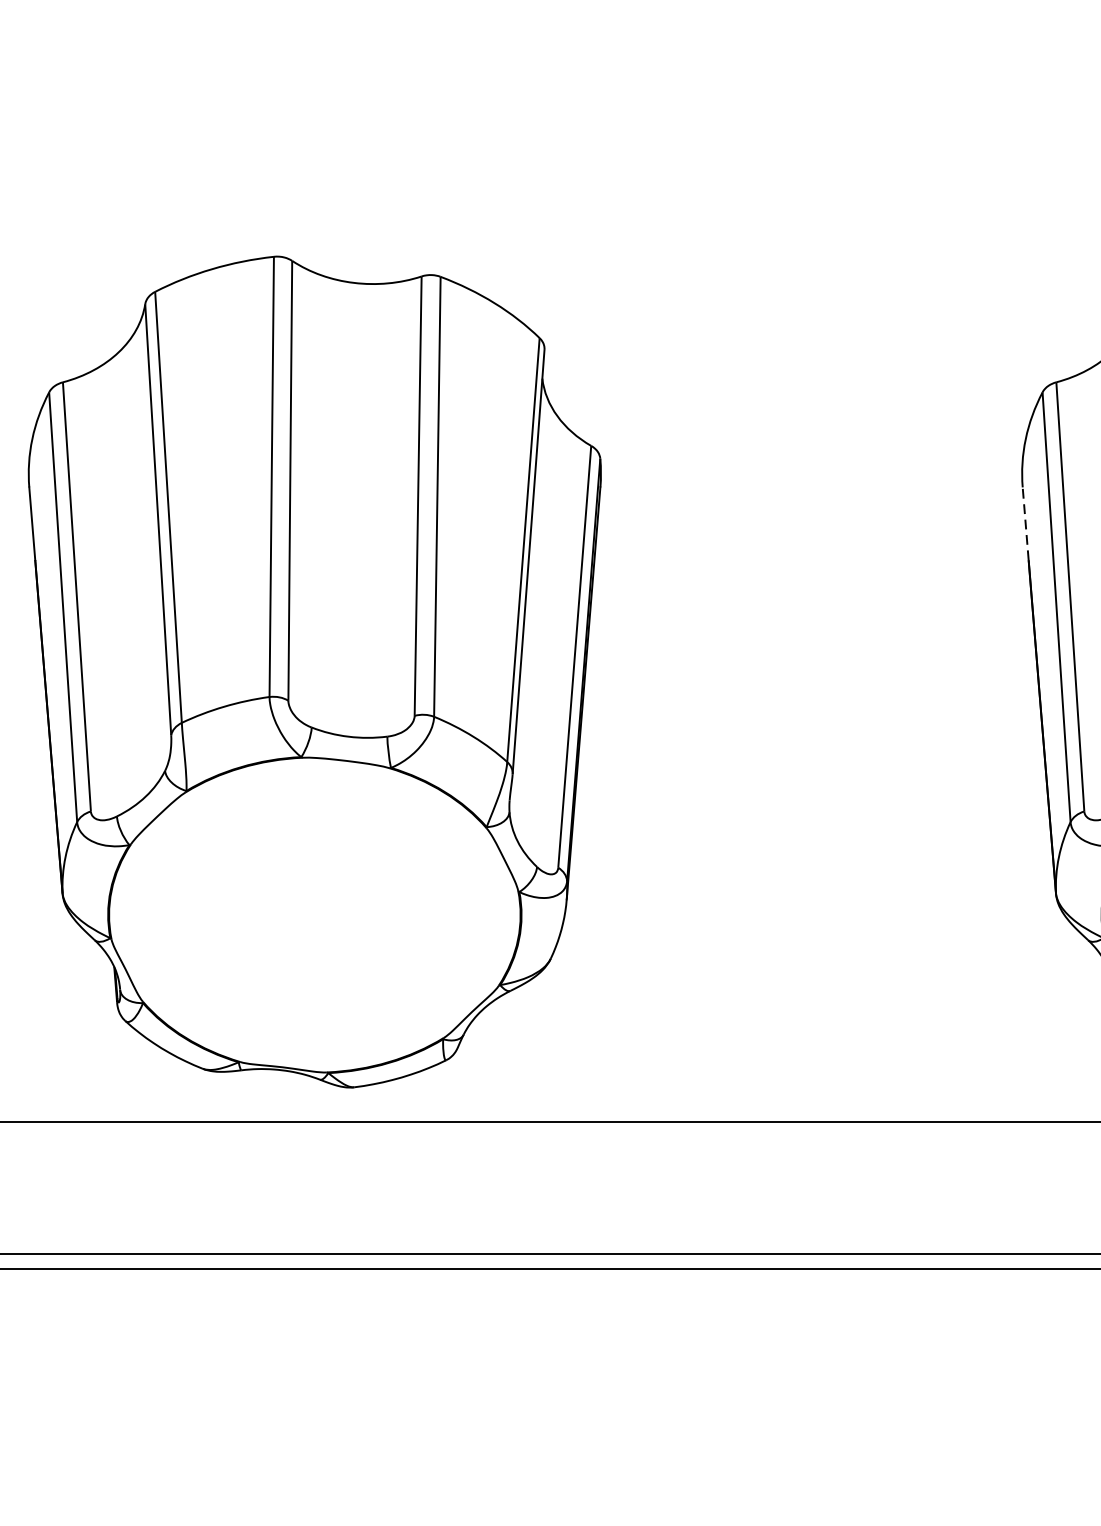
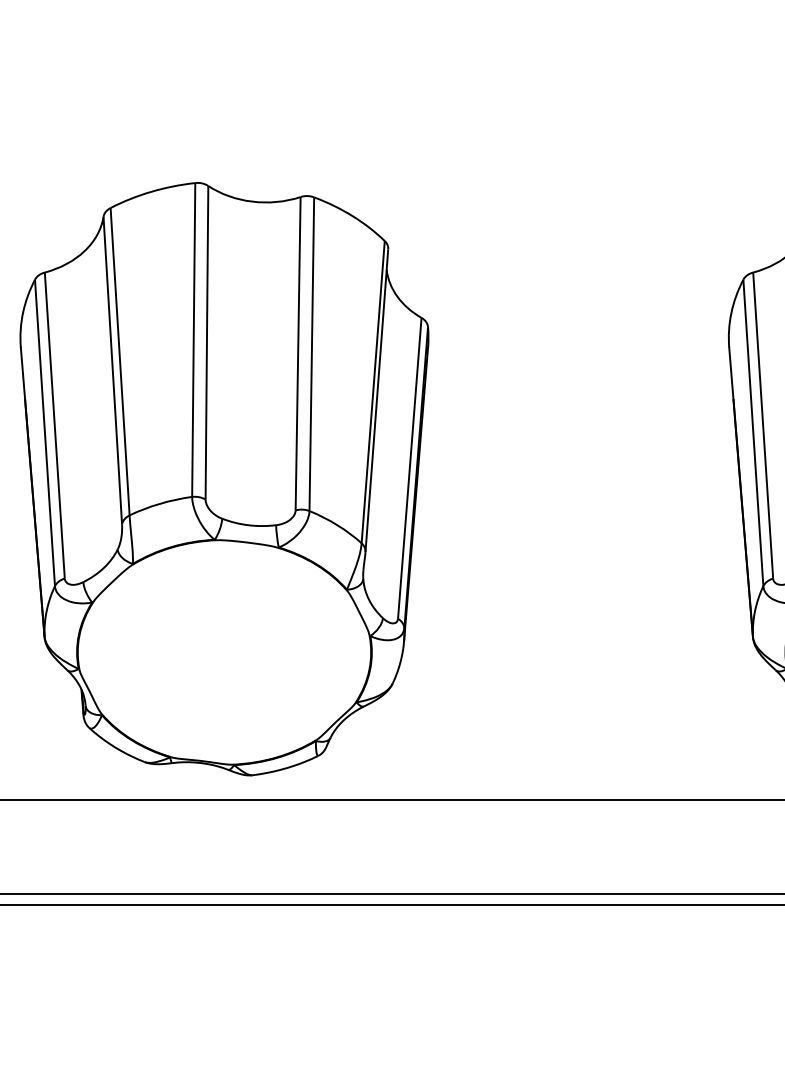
line: (1025, 522) -> (731, 372), dashed -> solid

